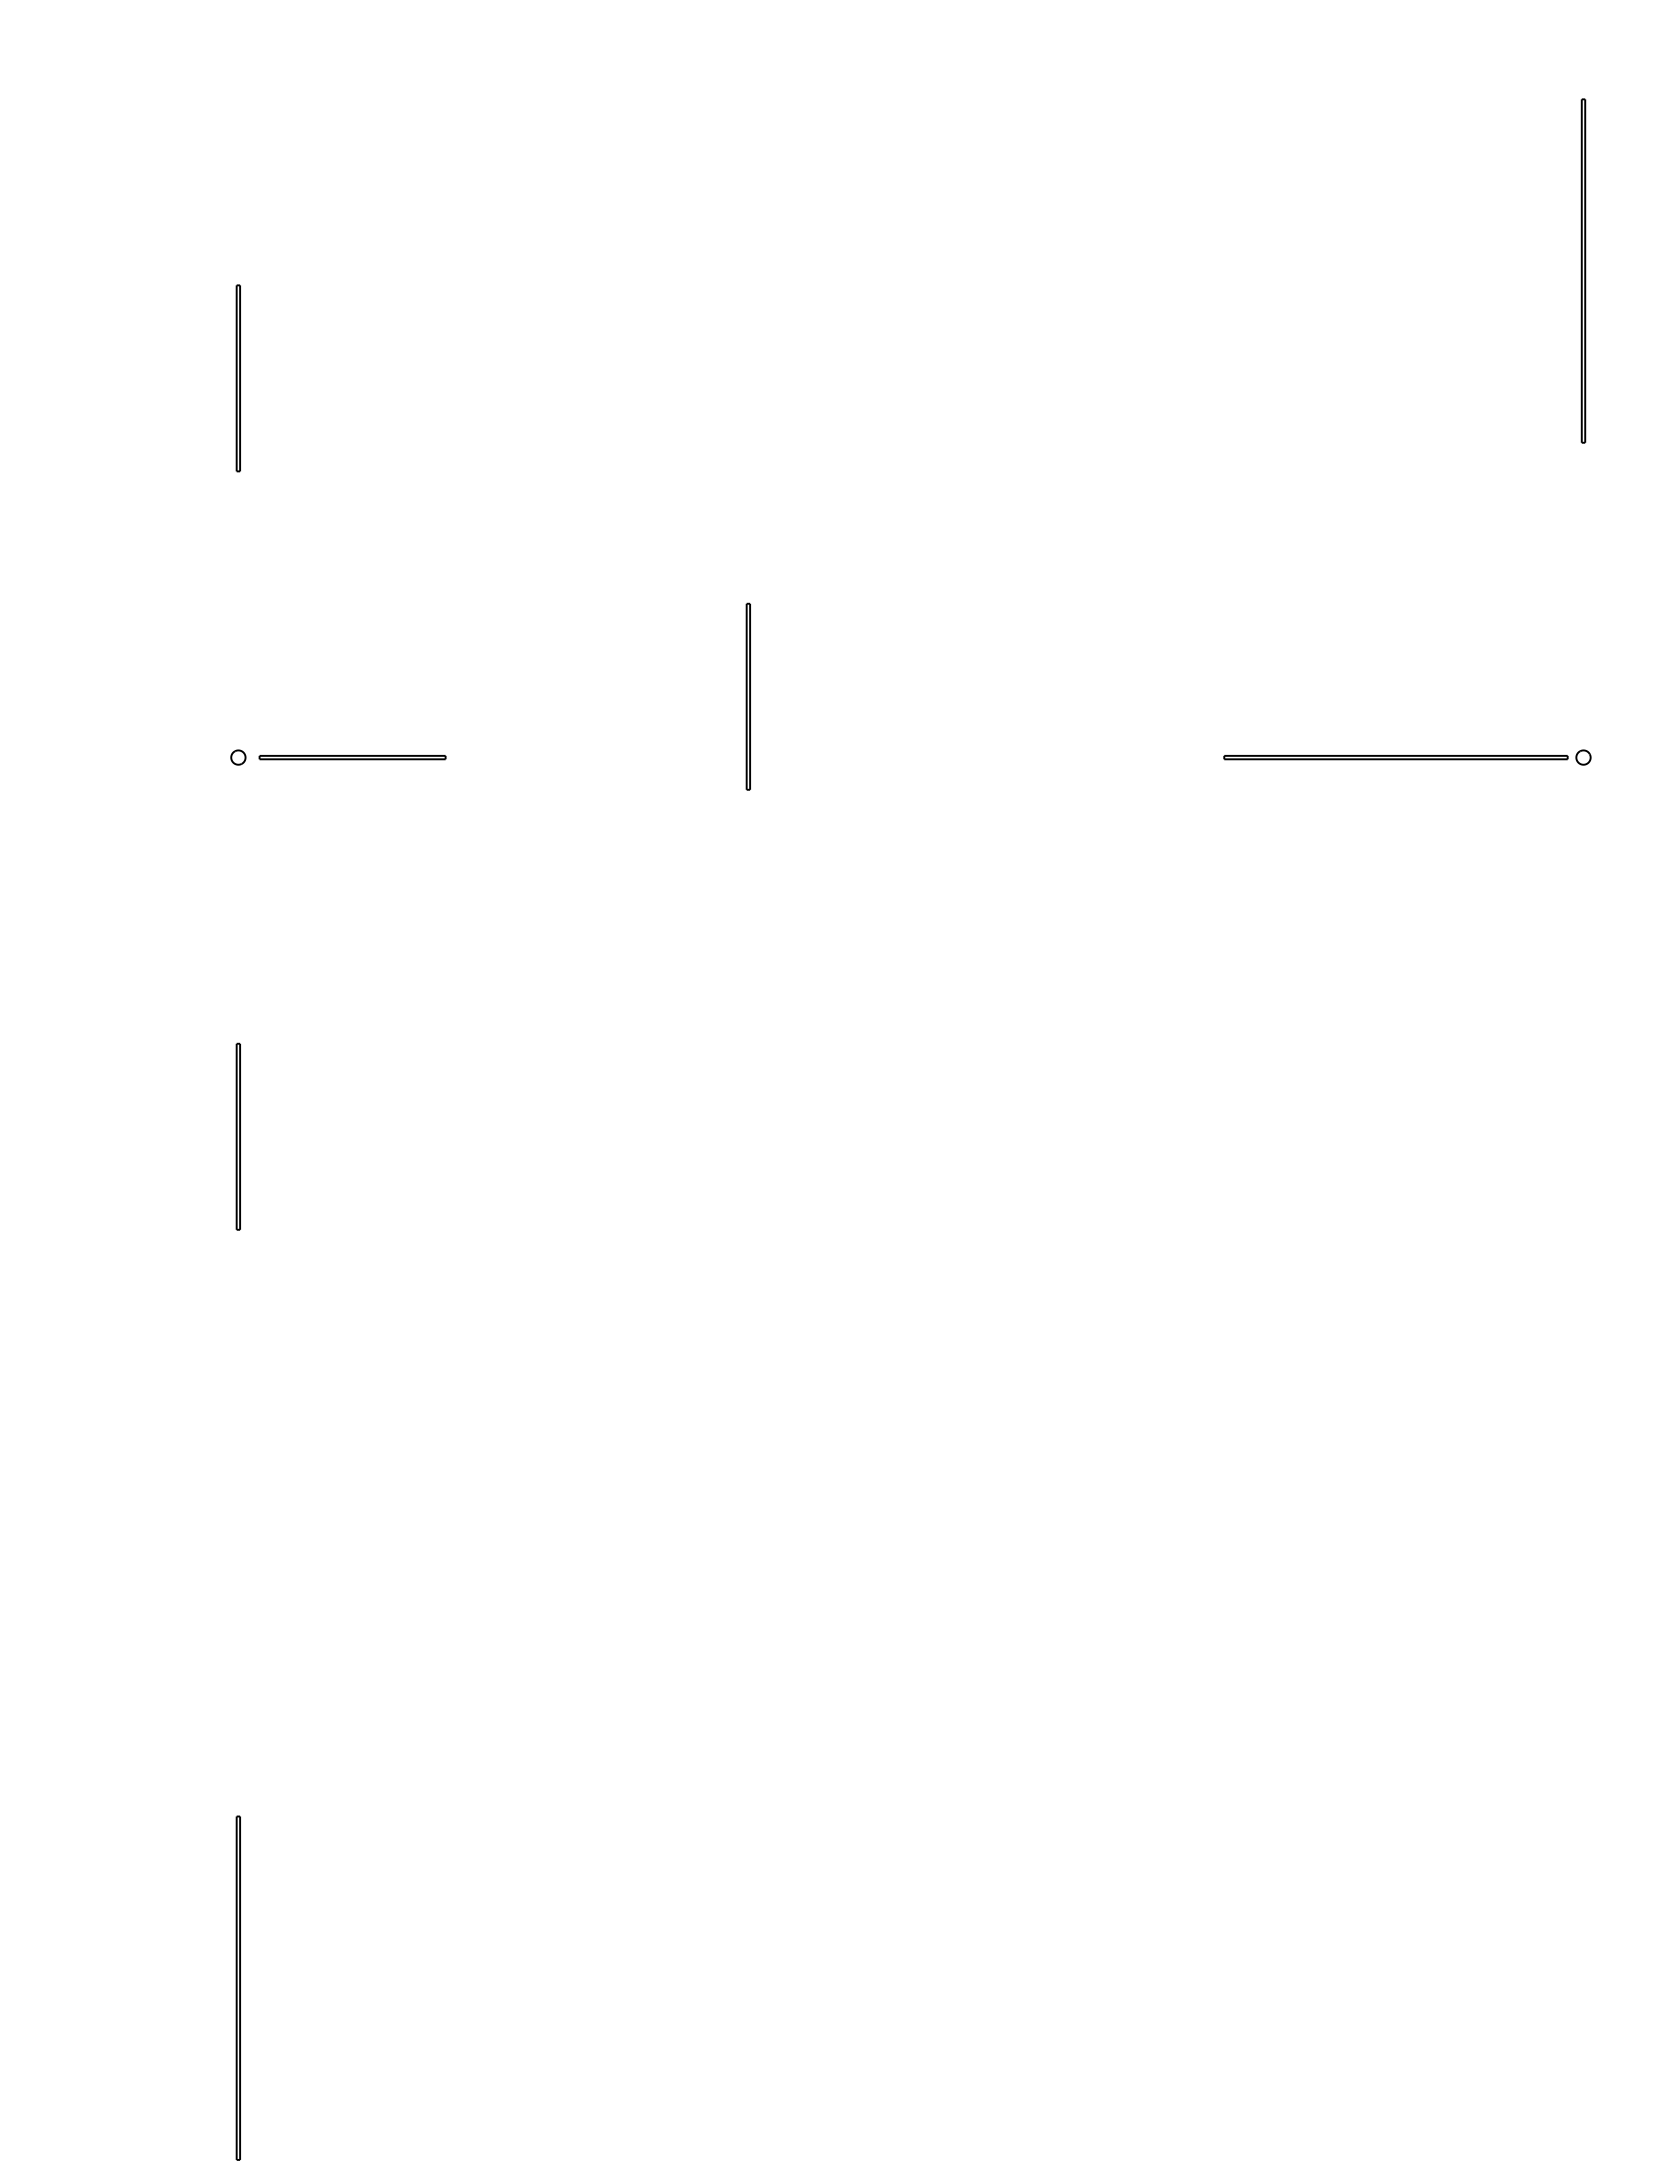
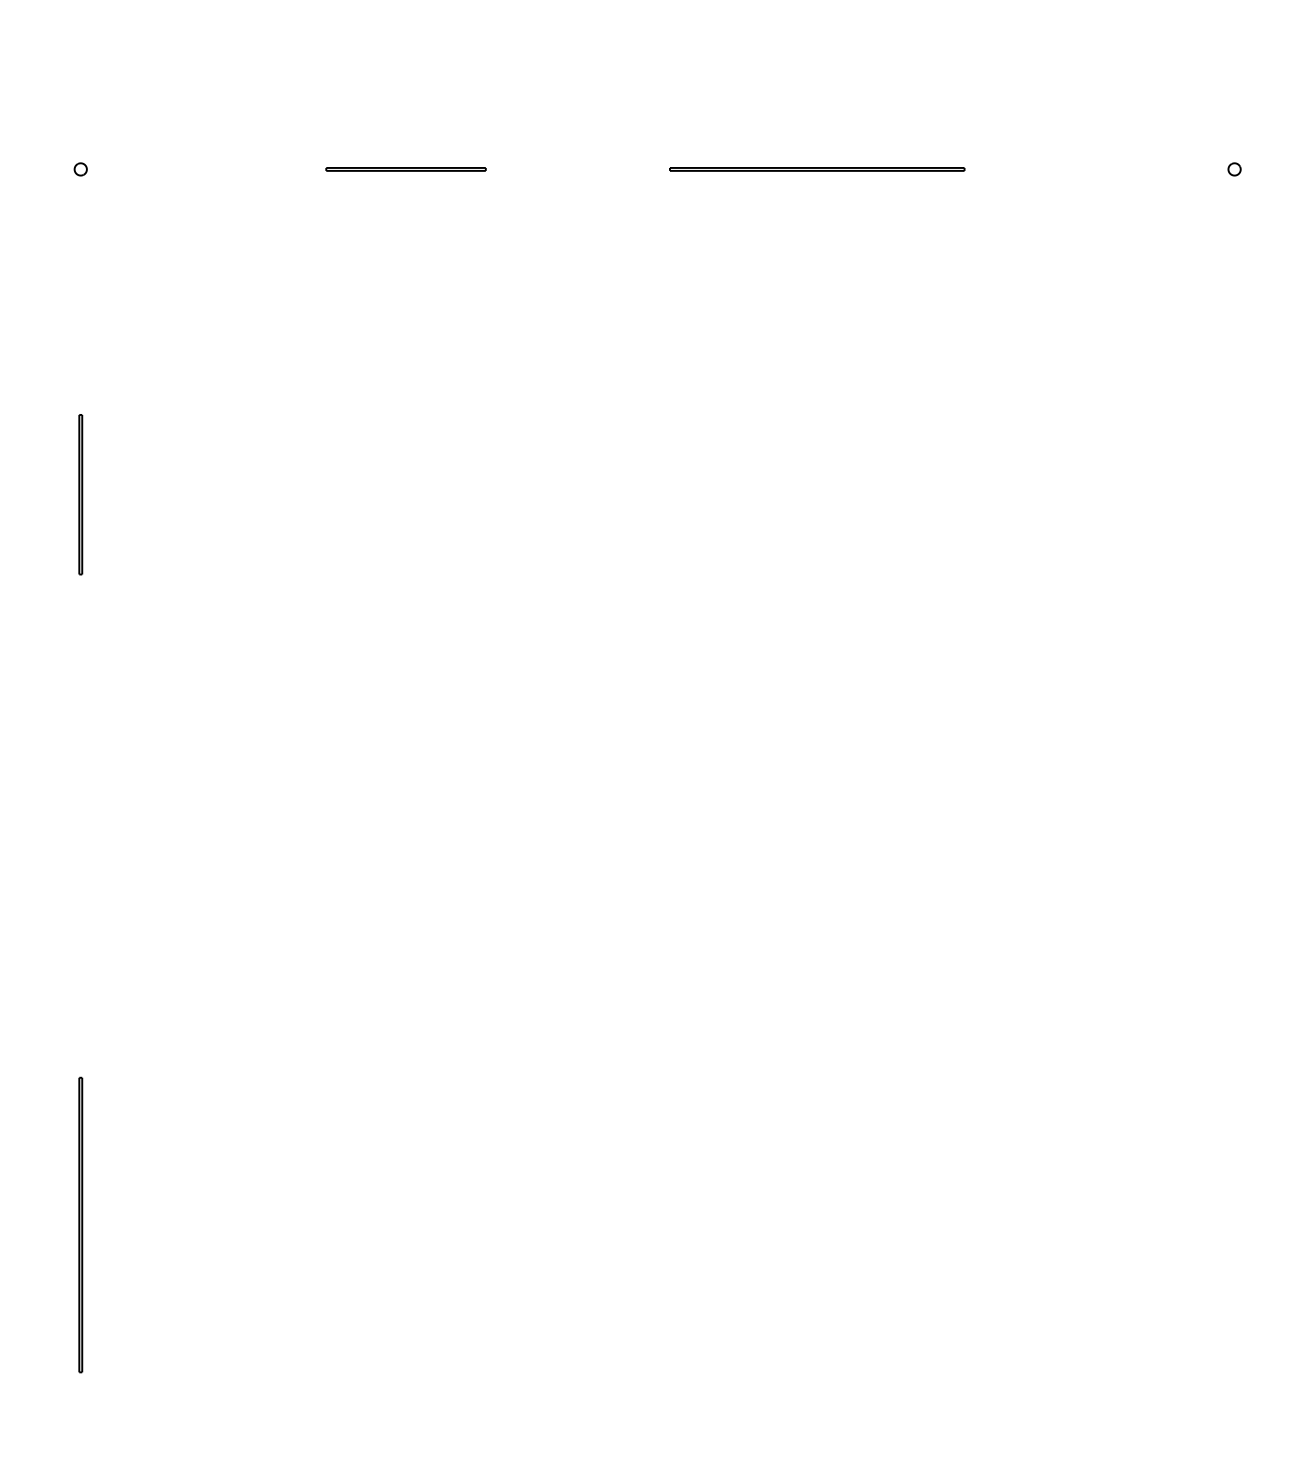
part: (747, 696) -> (517, 117), removed
part: (352, 757) -> (405, 169), moved
part: (1395, 757) -> (816, 169), moved

